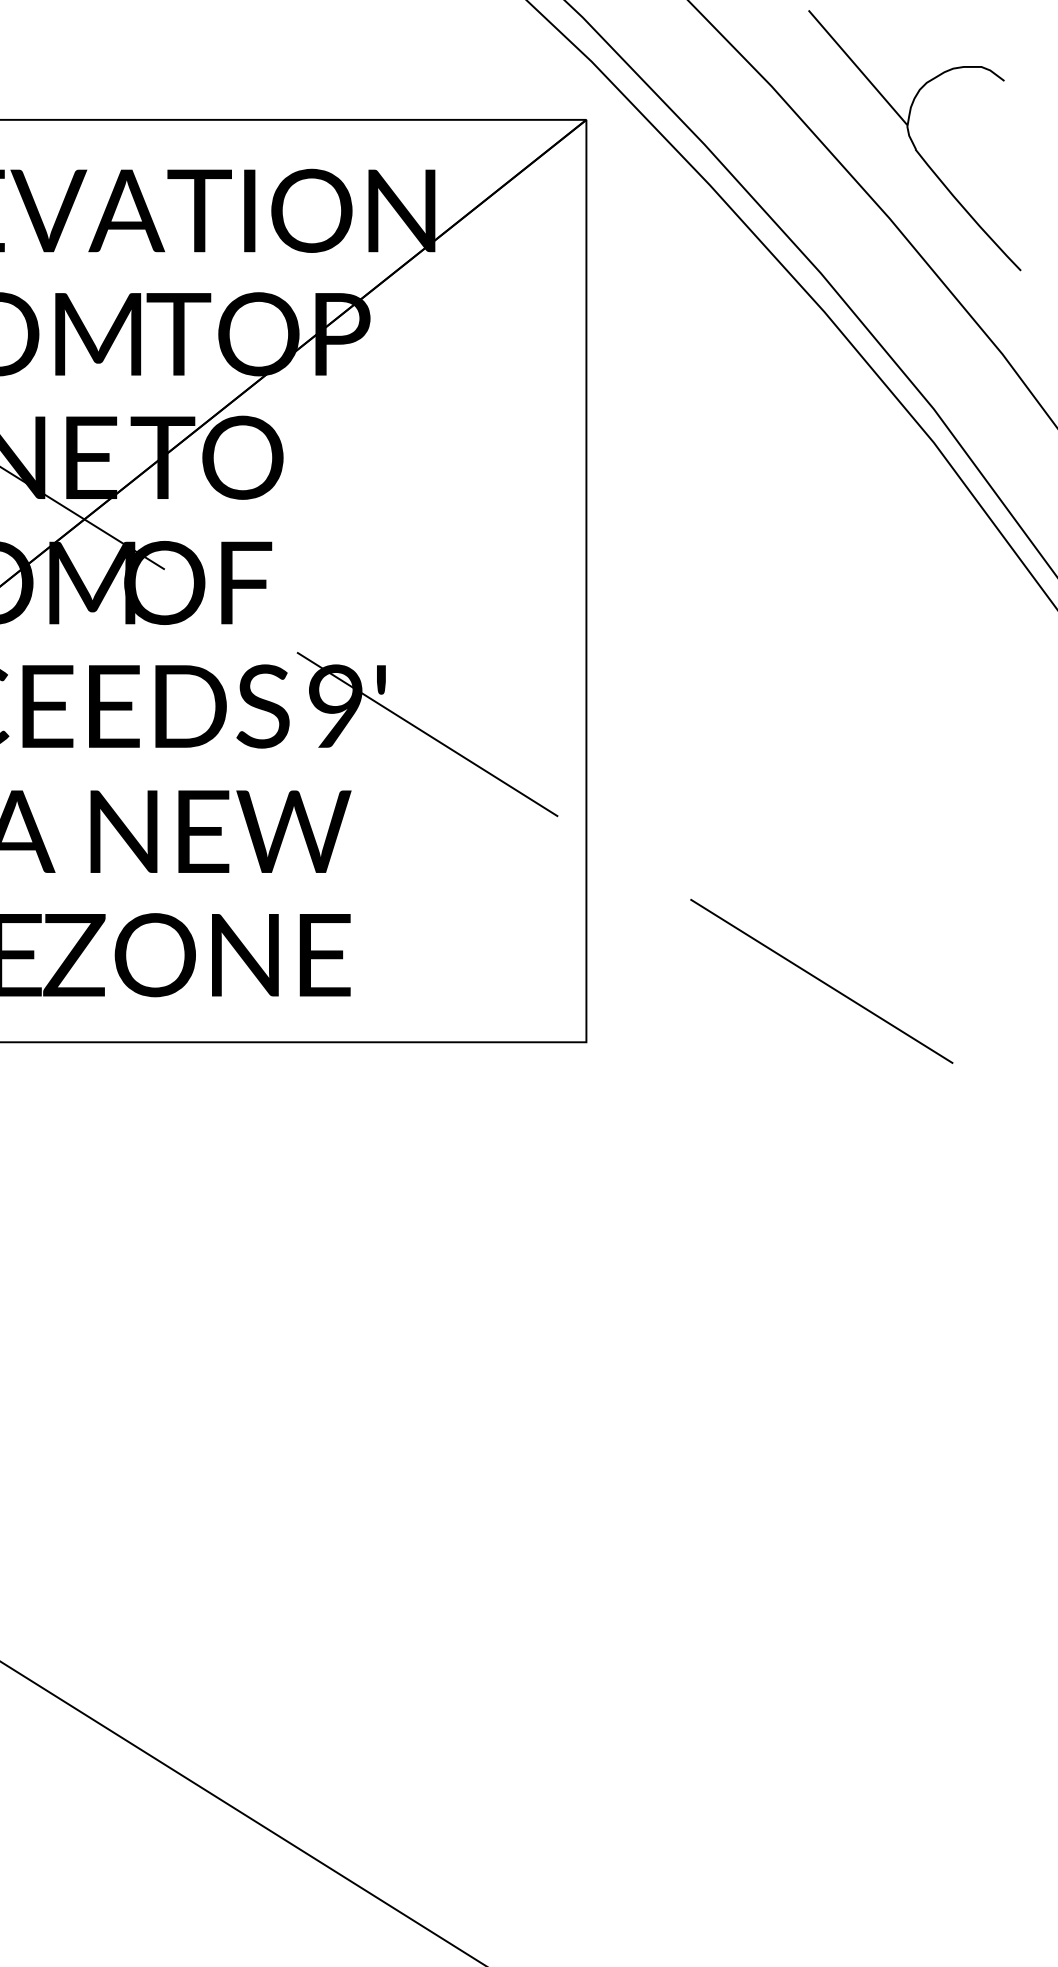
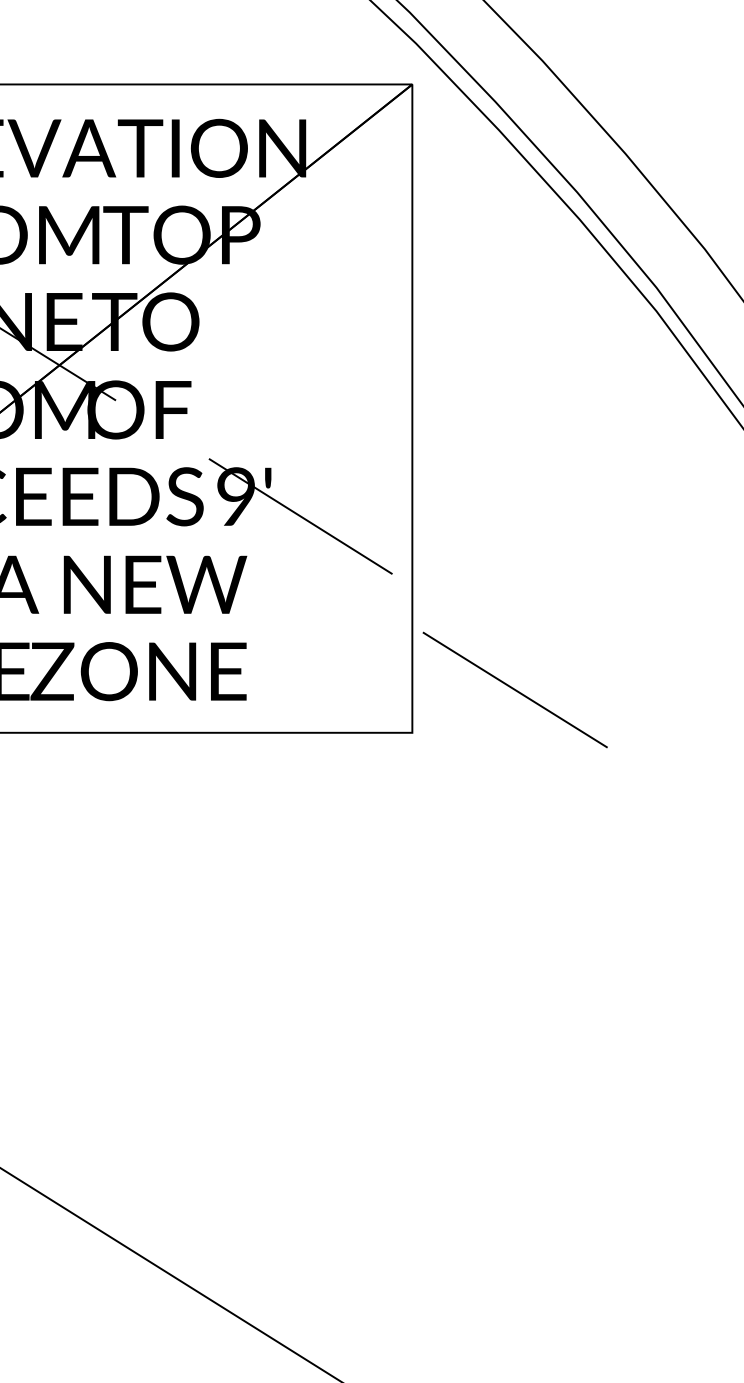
part: (914, 140) -> (642, 98), removed
line: (821, 981) -> (515, 690), moved

